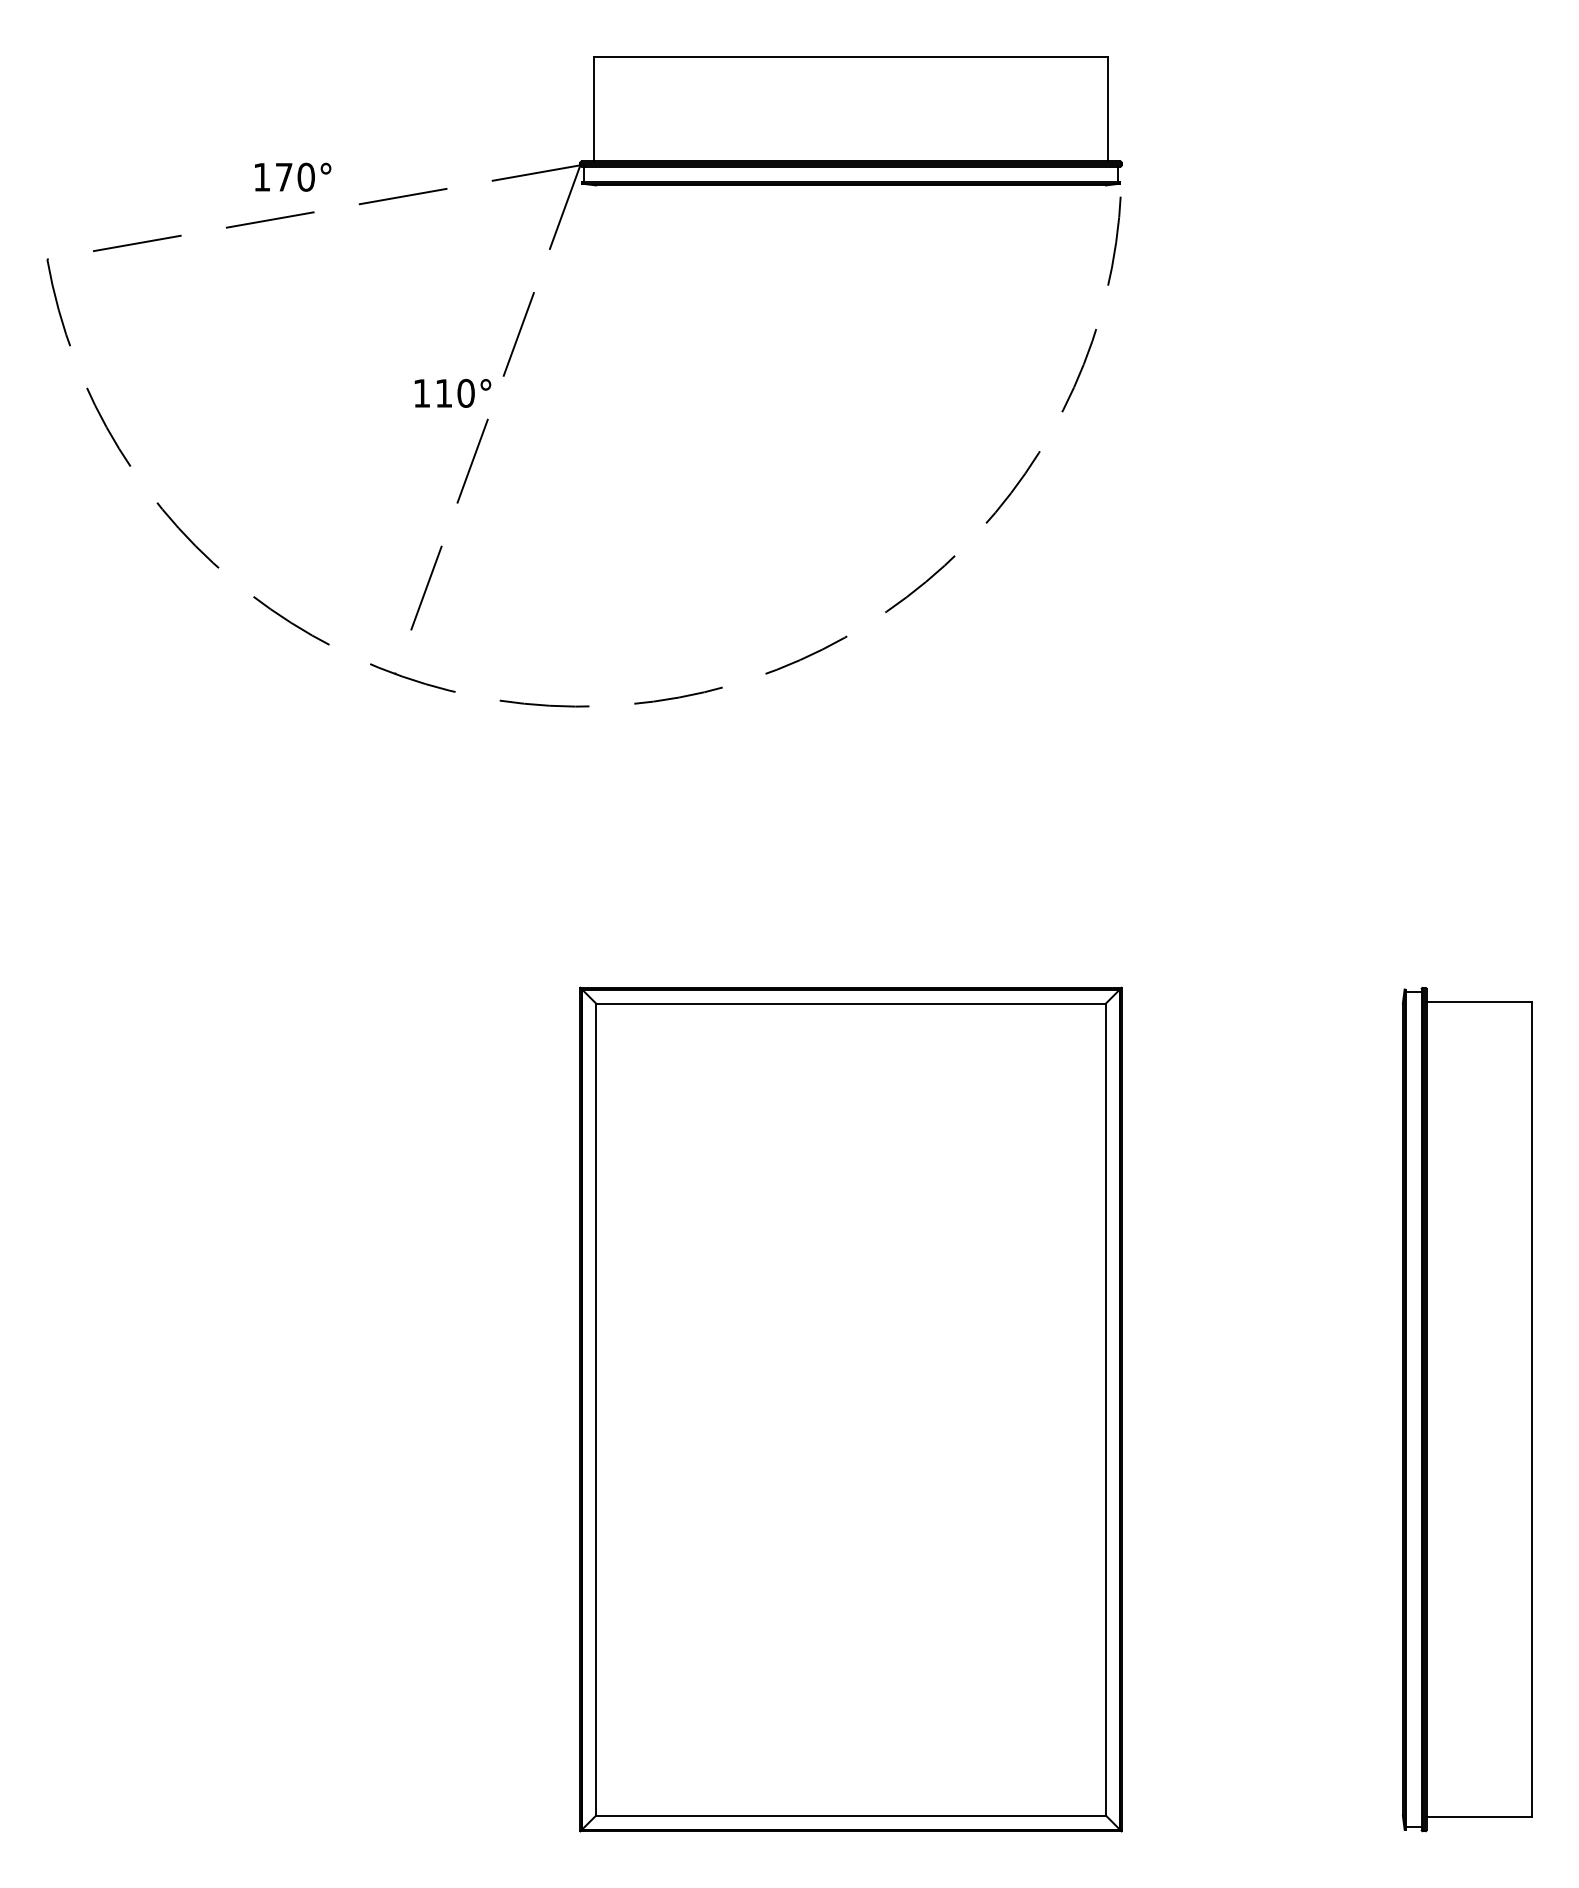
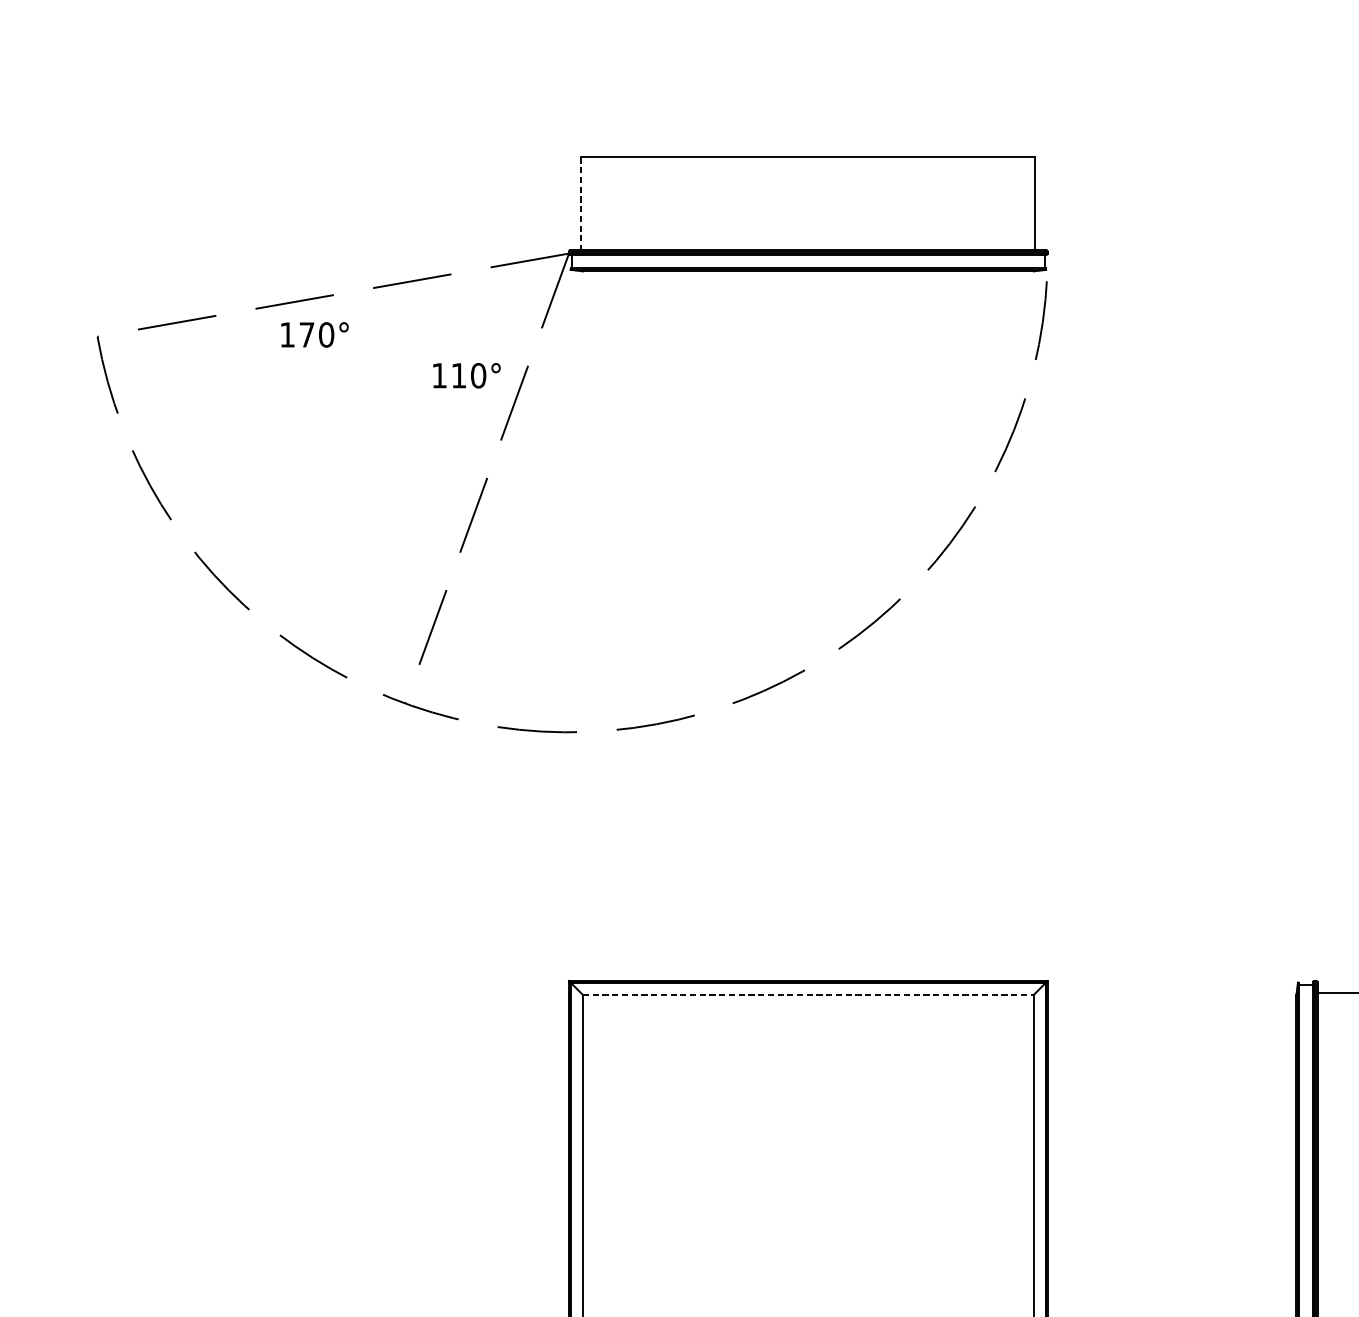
line: (594, 109) -> (581, 204), solid -> dashed
text: (293, 176) -> (315, 334), moved
text: (452, 393) -> (466, 375), moved
line: (851, 1003) -> (808, 994), solid -> dashed

